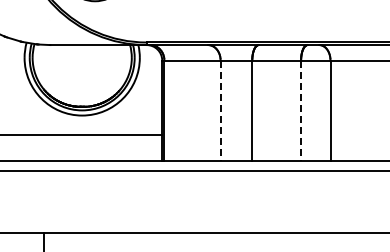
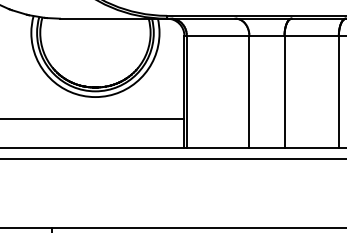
line: (220, 111) -> (249, 92), dashed -> solid
line: (301, 111) -> (339, 92), dashed -> solid

